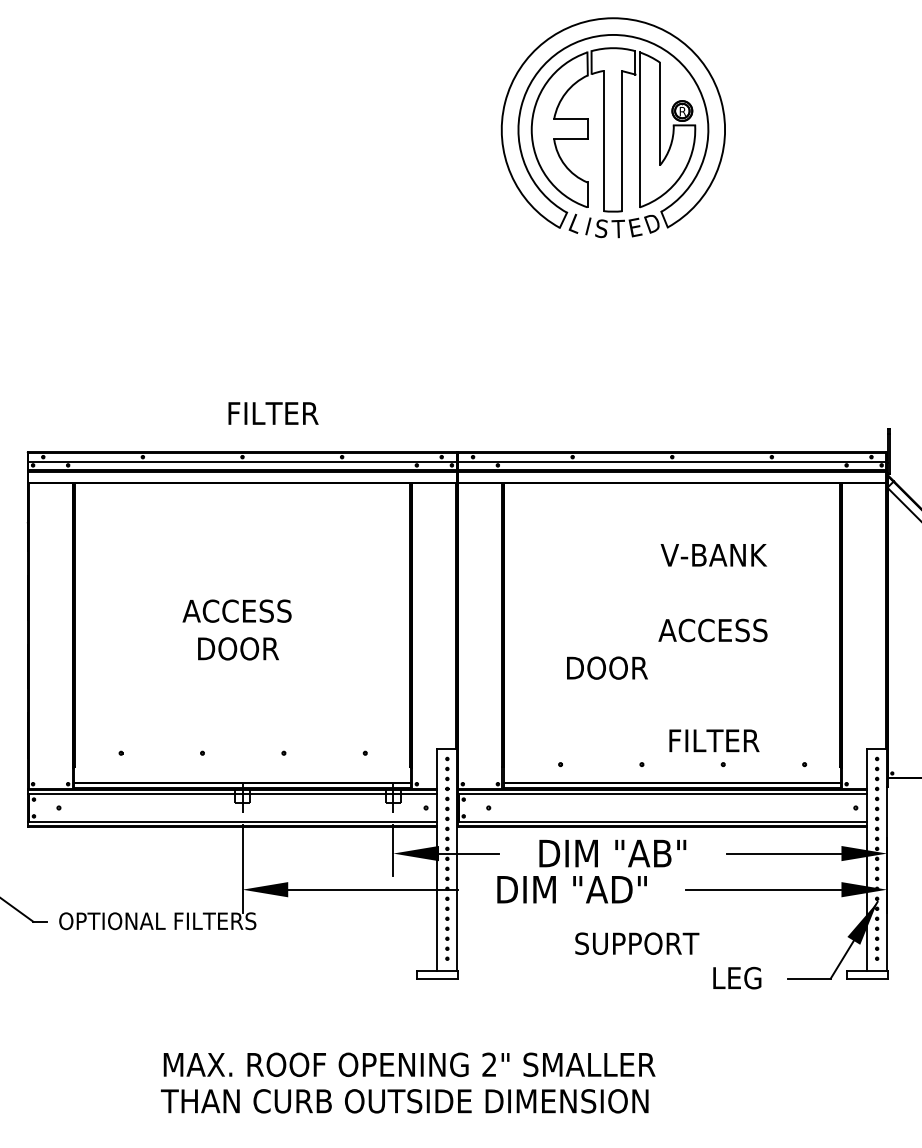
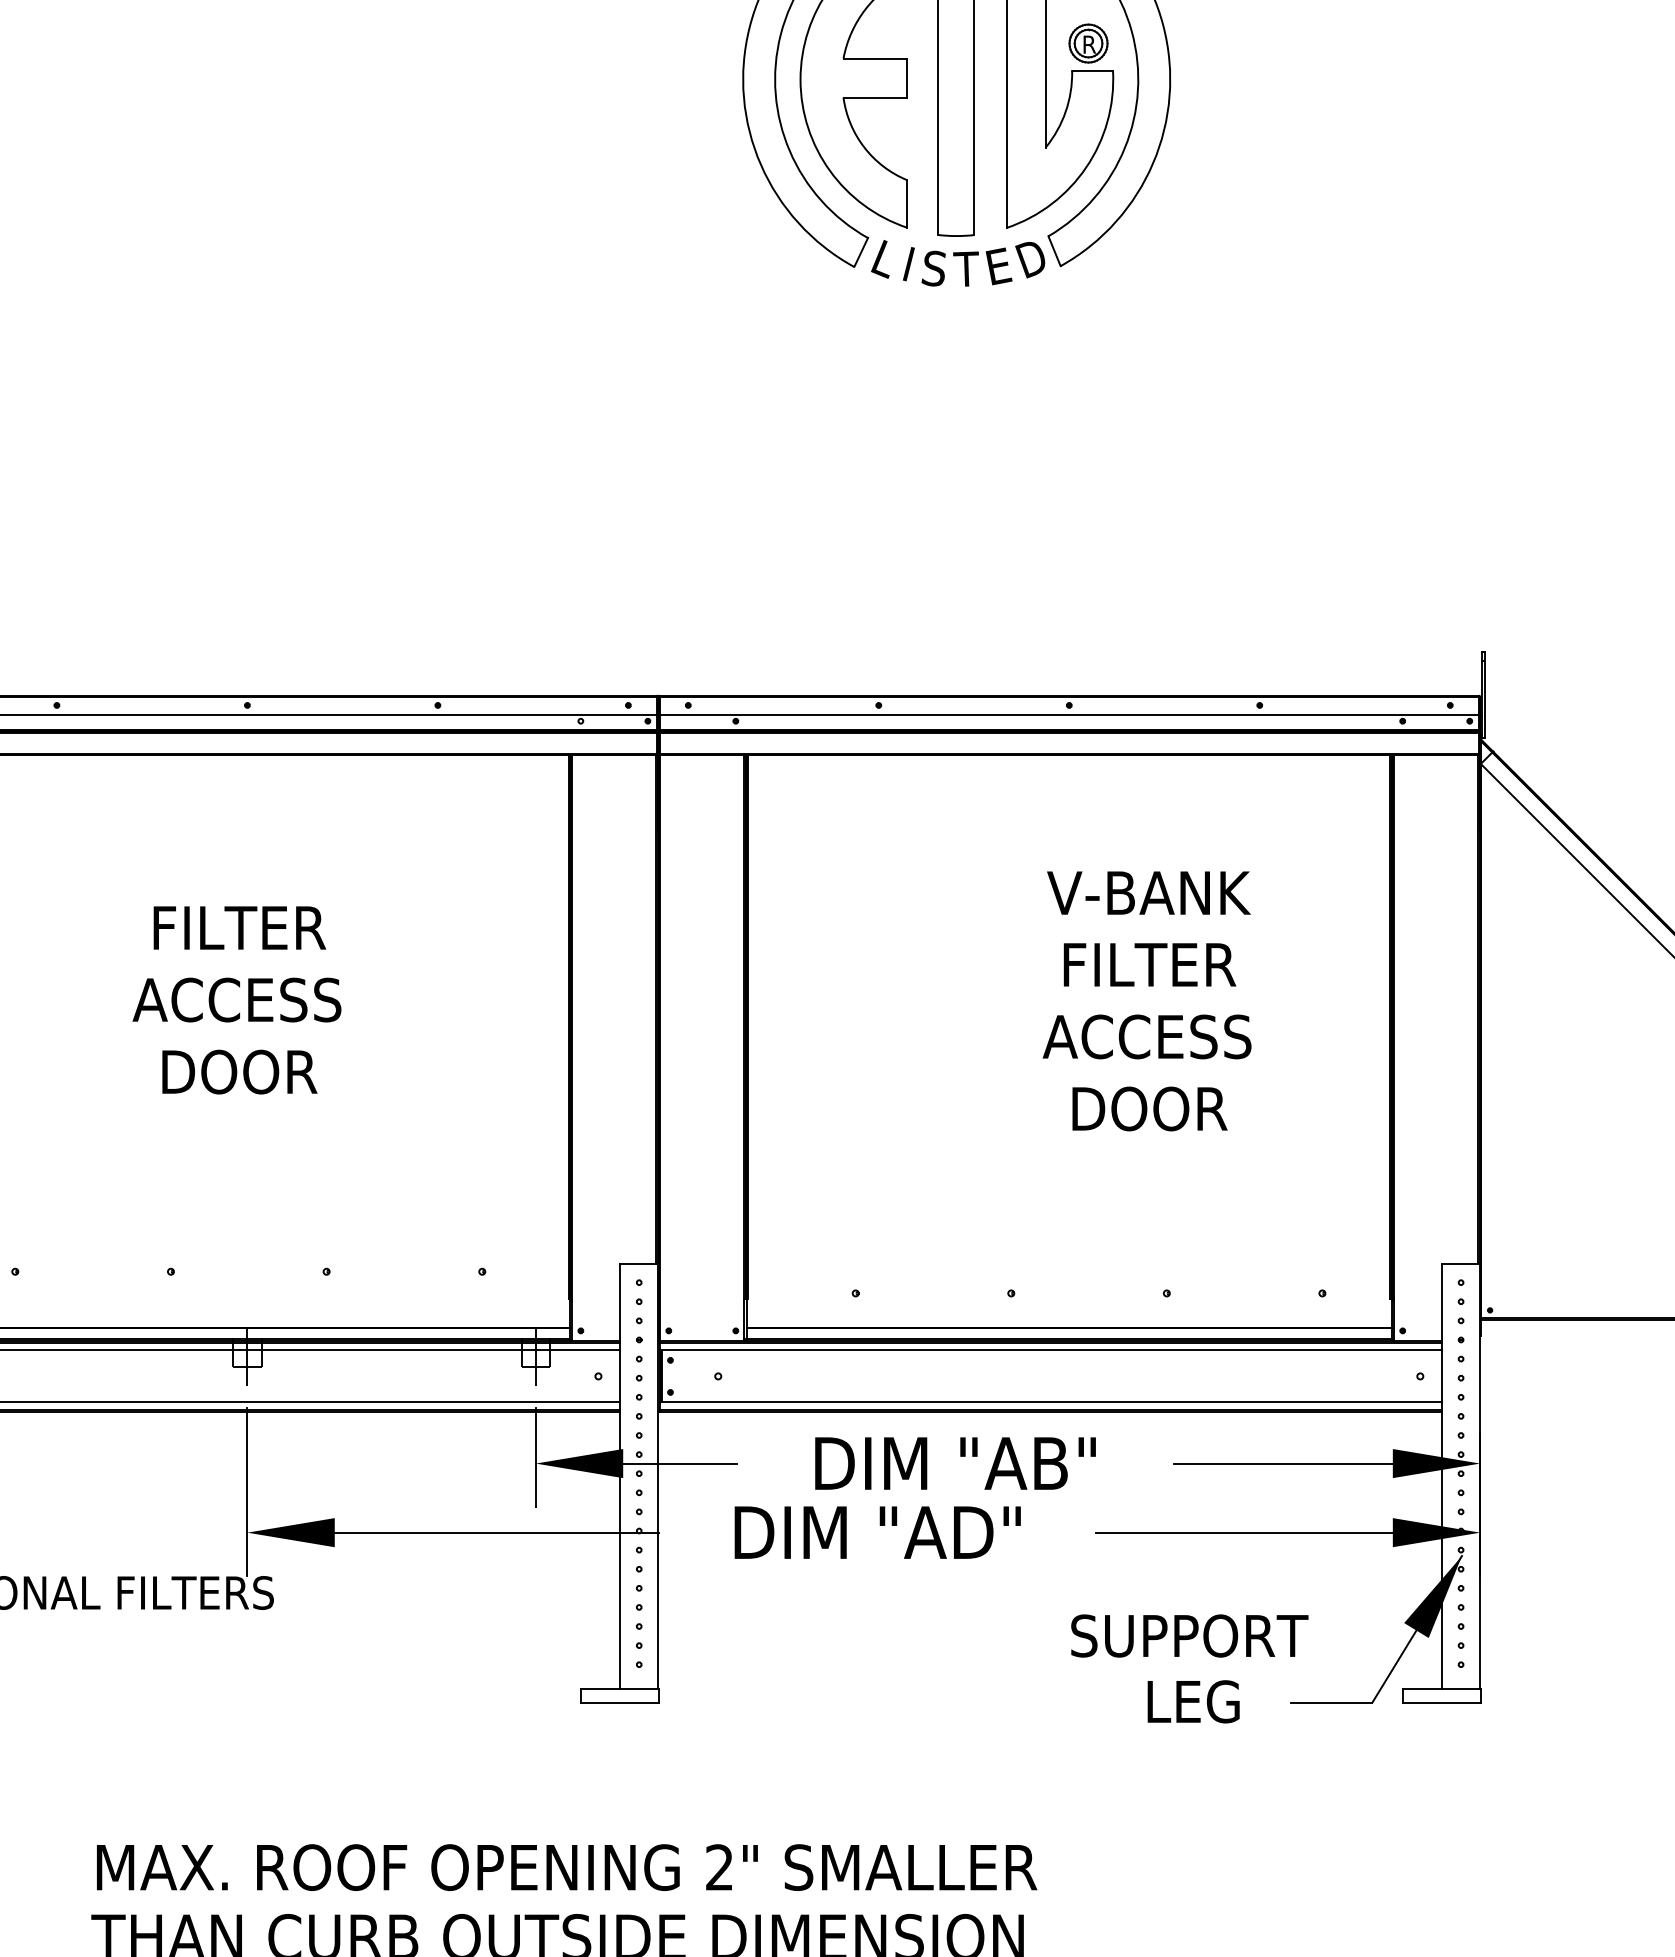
text: (273, 413) -> (239, 927), moved
text: (607, 667) -> (1150, 1107), moved
text: (714, 740) -> (1150, 964), moved
text: (637, 943) -> (1190, 1635), moved

